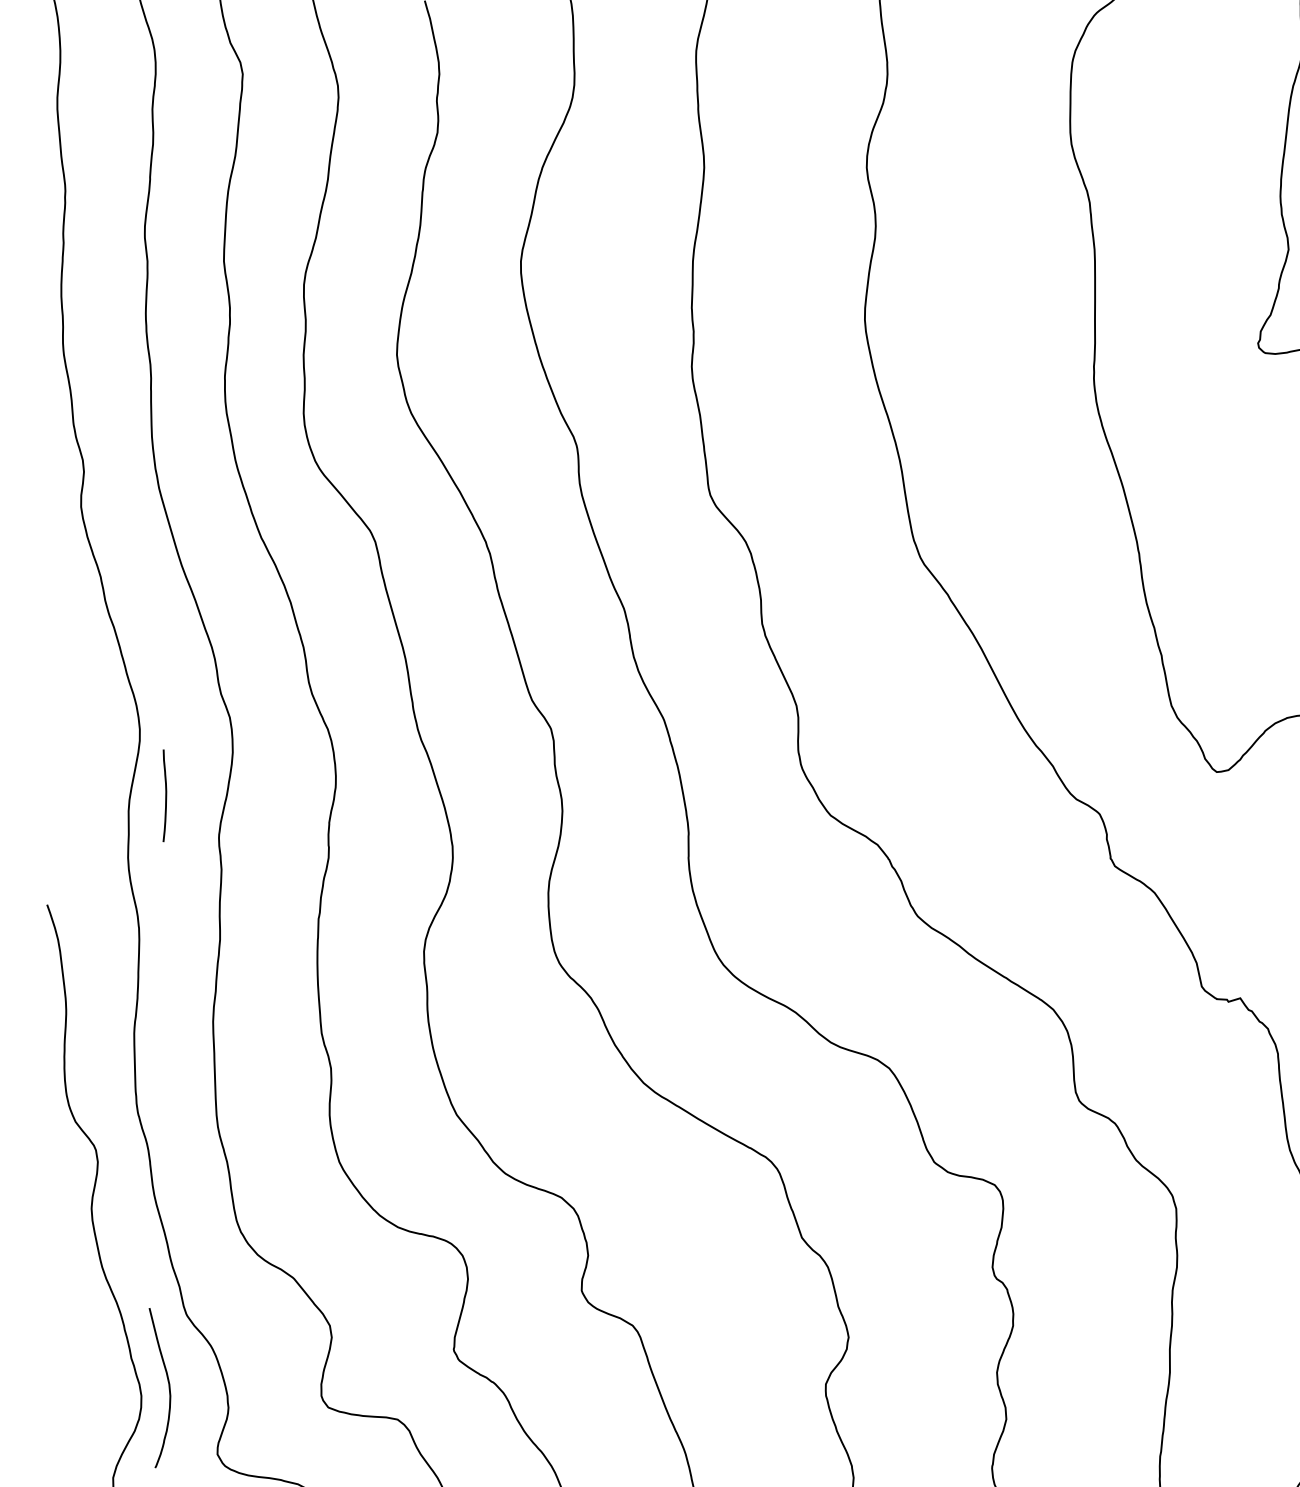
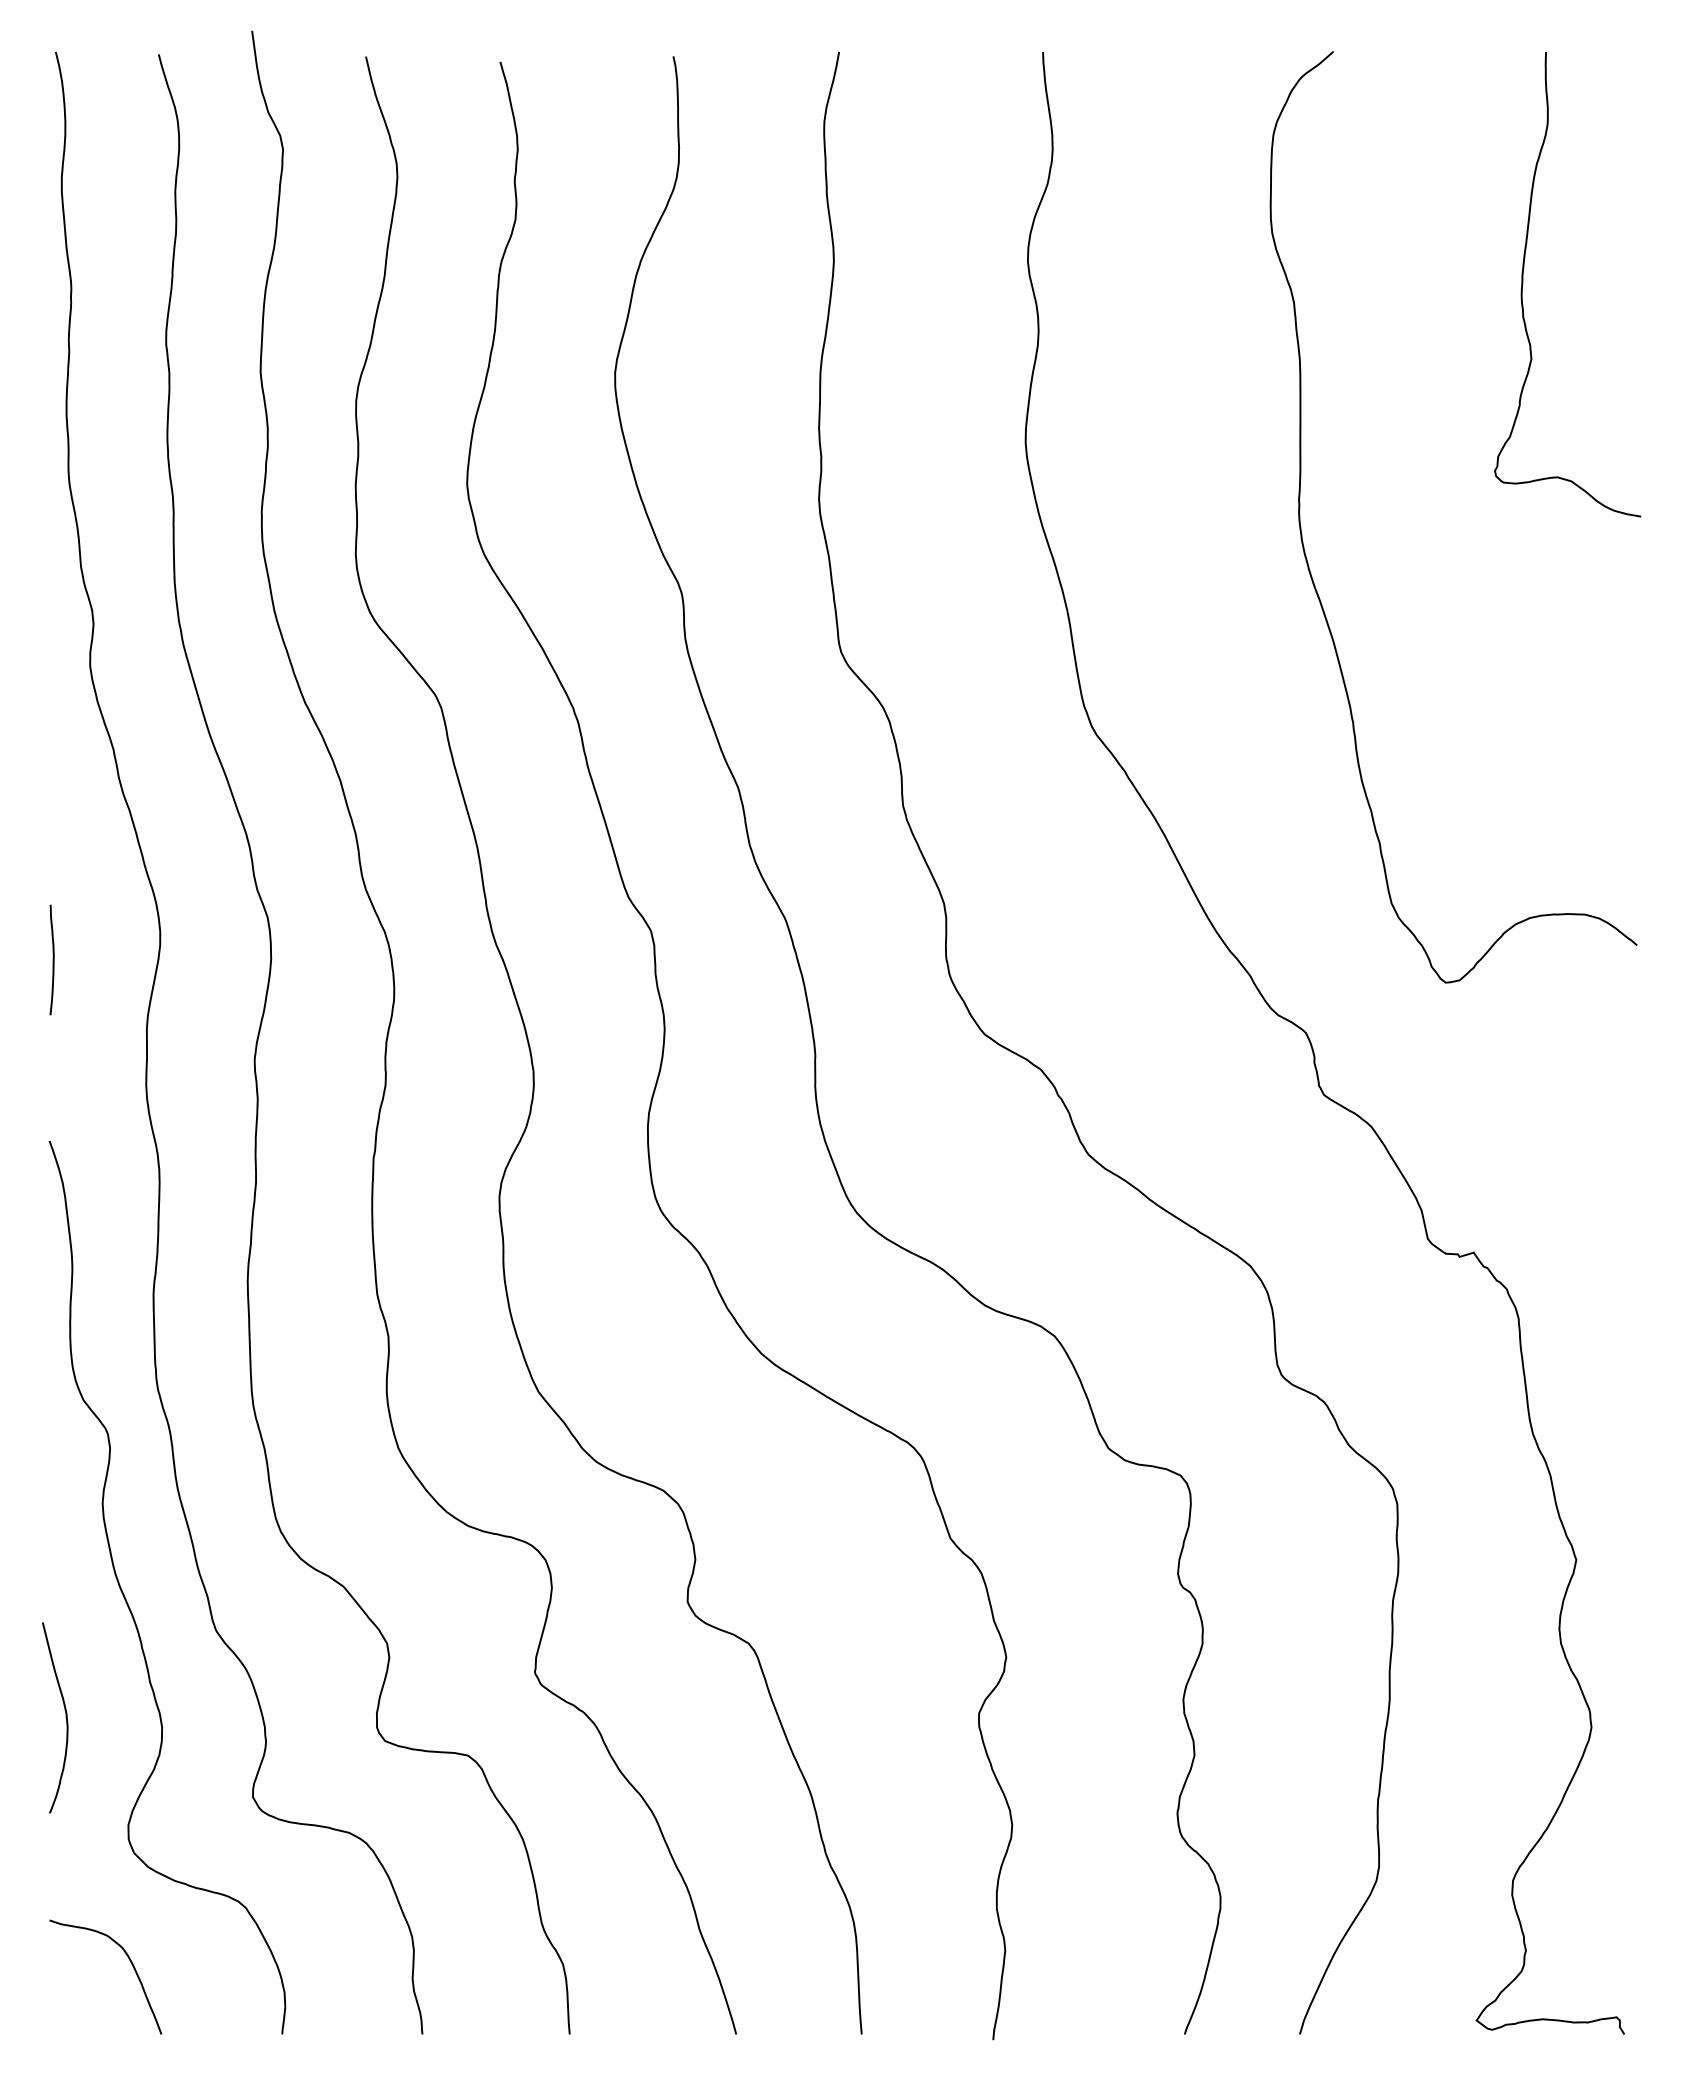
curve: (165, 795) -> (52, 959), moved
curve: (168, 1387) -> (65, 1717), moved

